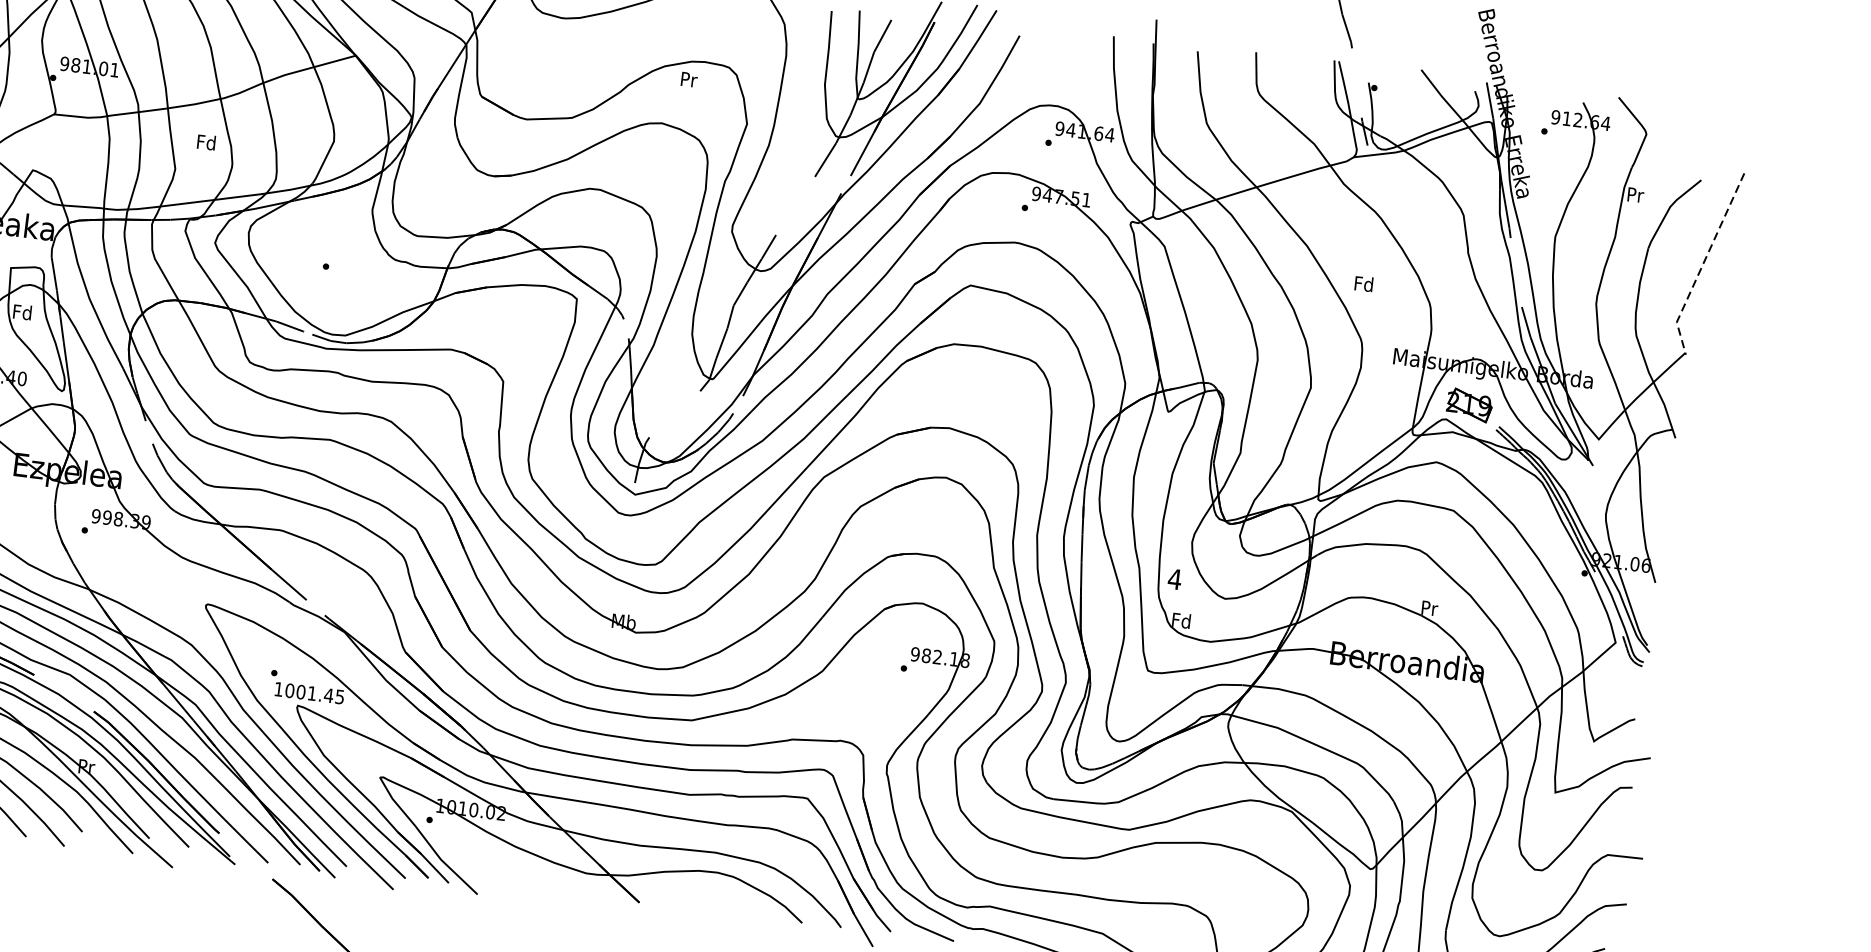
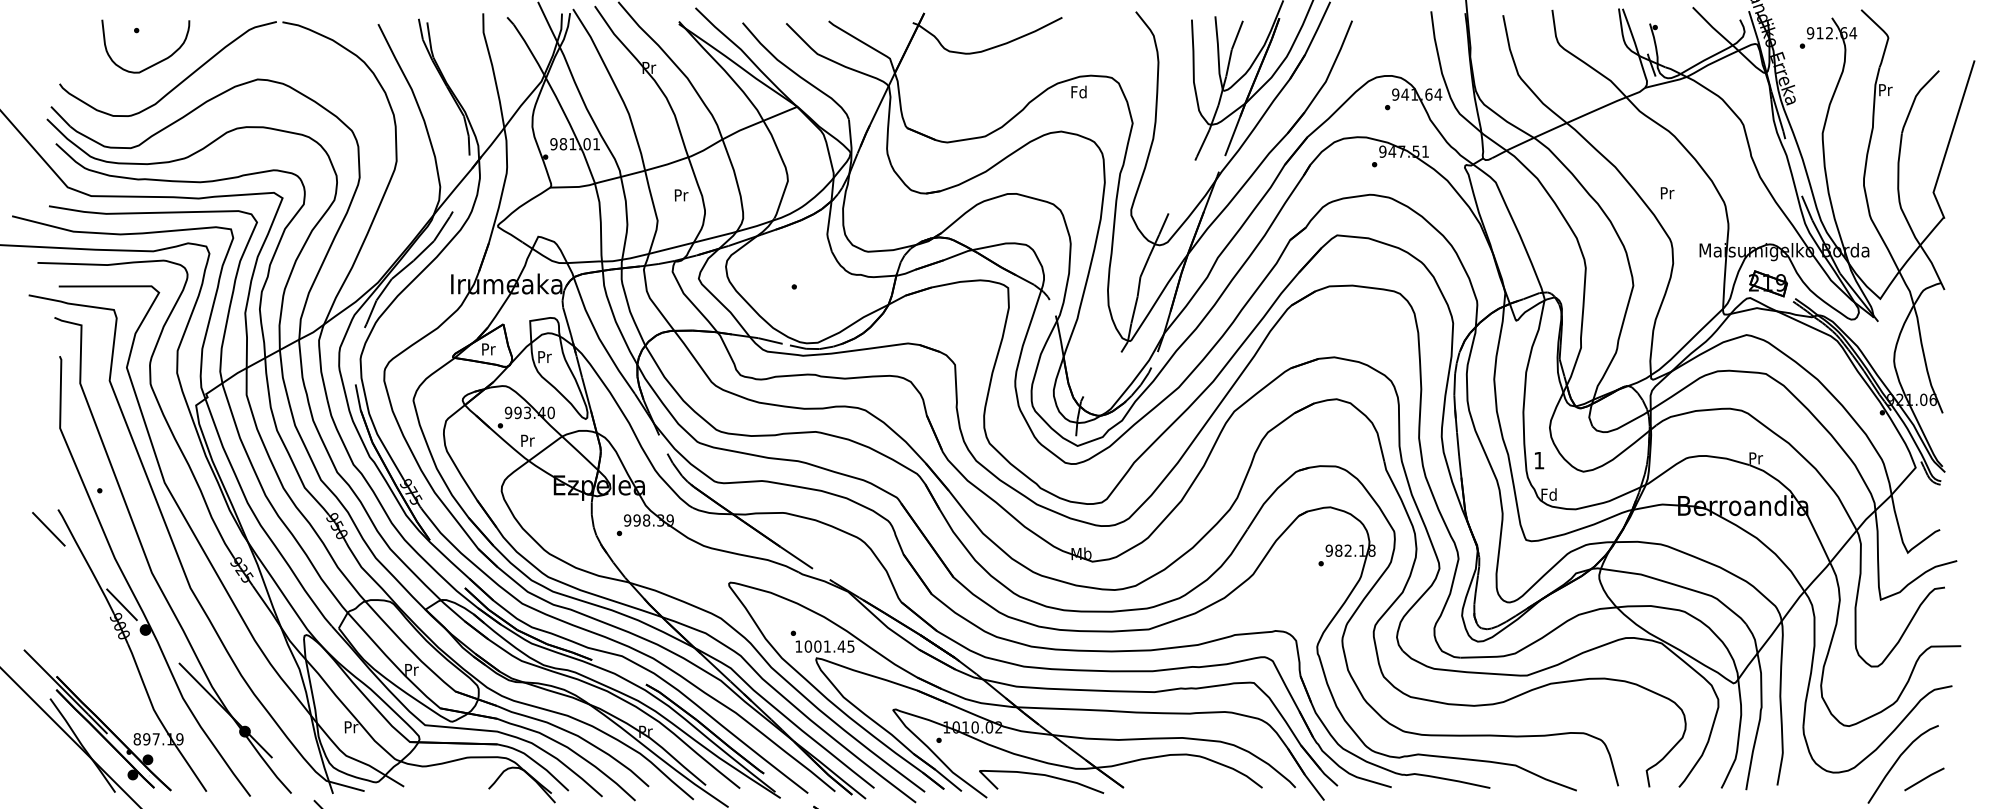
text: (688, 78) -> (1078, 91), Pr -> Fd
text: (205, 141) -> (680, 194), Fd -> Pr
line: (1703, 264) -> (1949, 141), dashed -> solid
text: (1363, 283) -> (1666, 192), Fd -> Pr
text: (22, 311) -> (544, 356), Fd -> Pr
text: (1174, 579) -> (1538, 460), 4 -> 1
curve: (544, 876) -> (1041, 775), added

